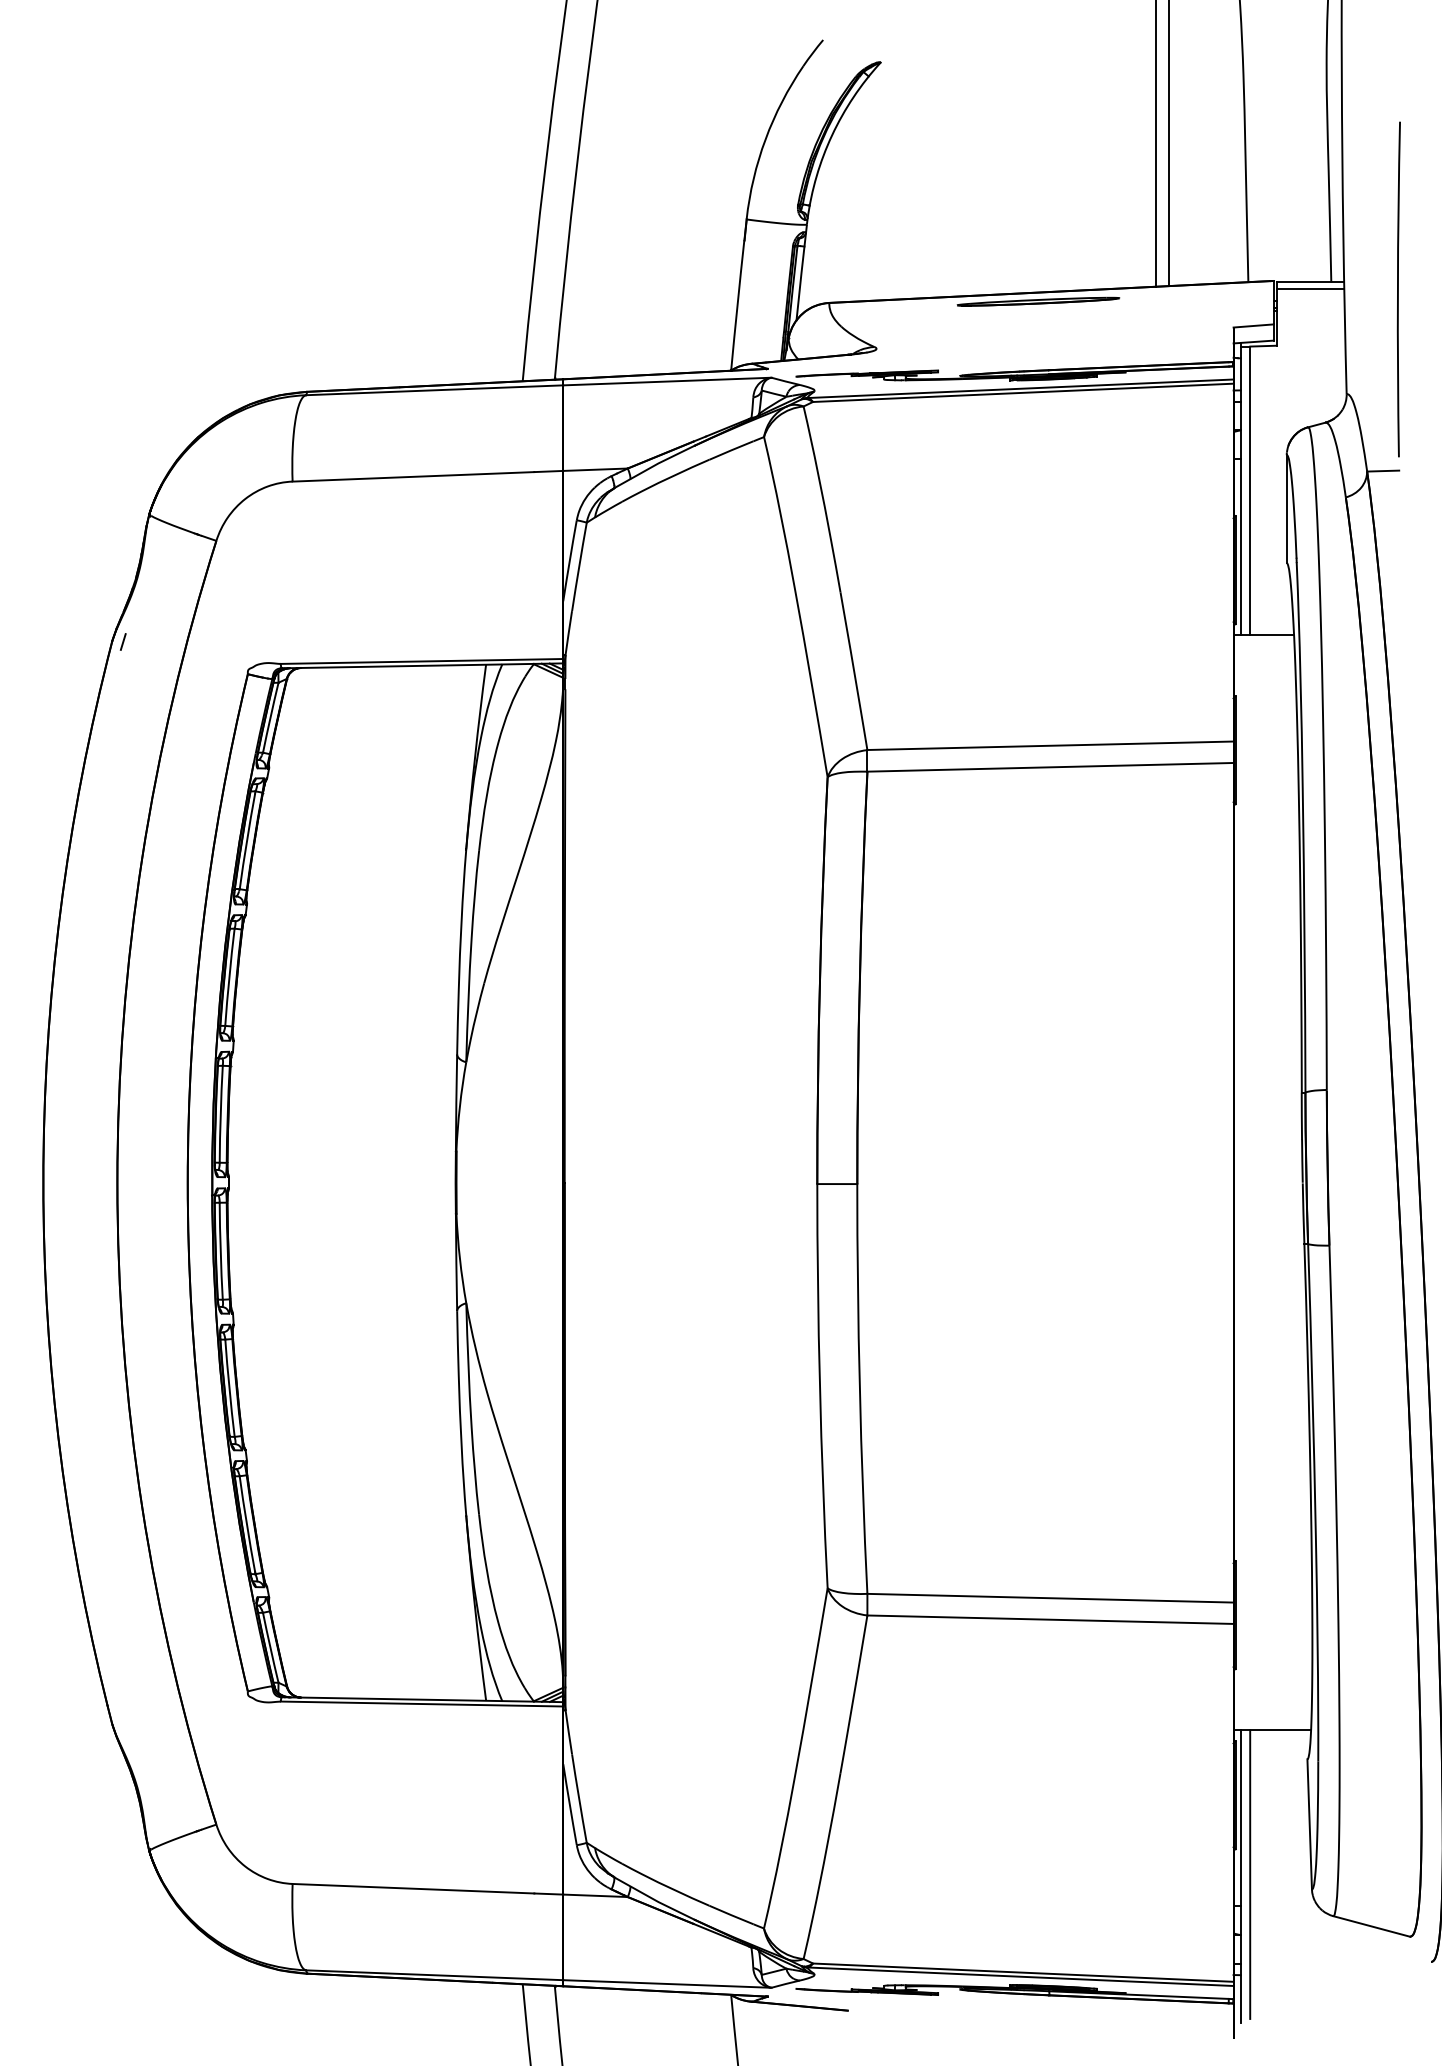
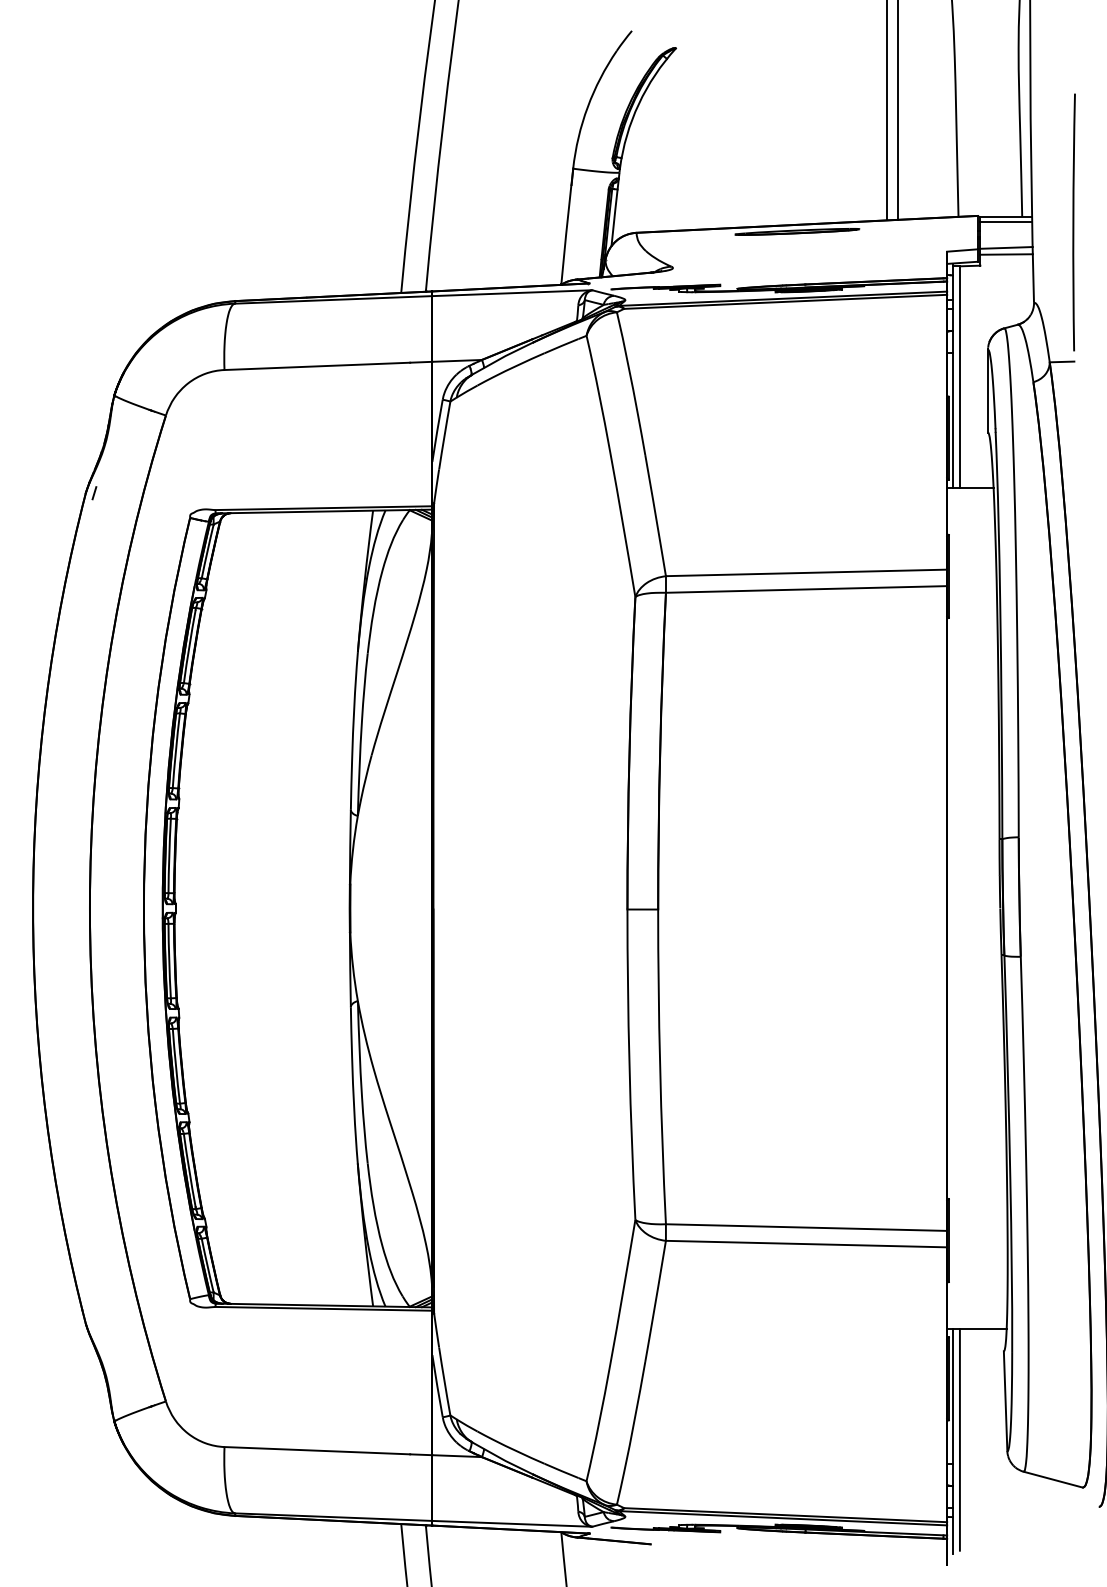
line: (1310, 322) -> (1006, 247), added
line: (1310, 330) -> (1006, 253), added

